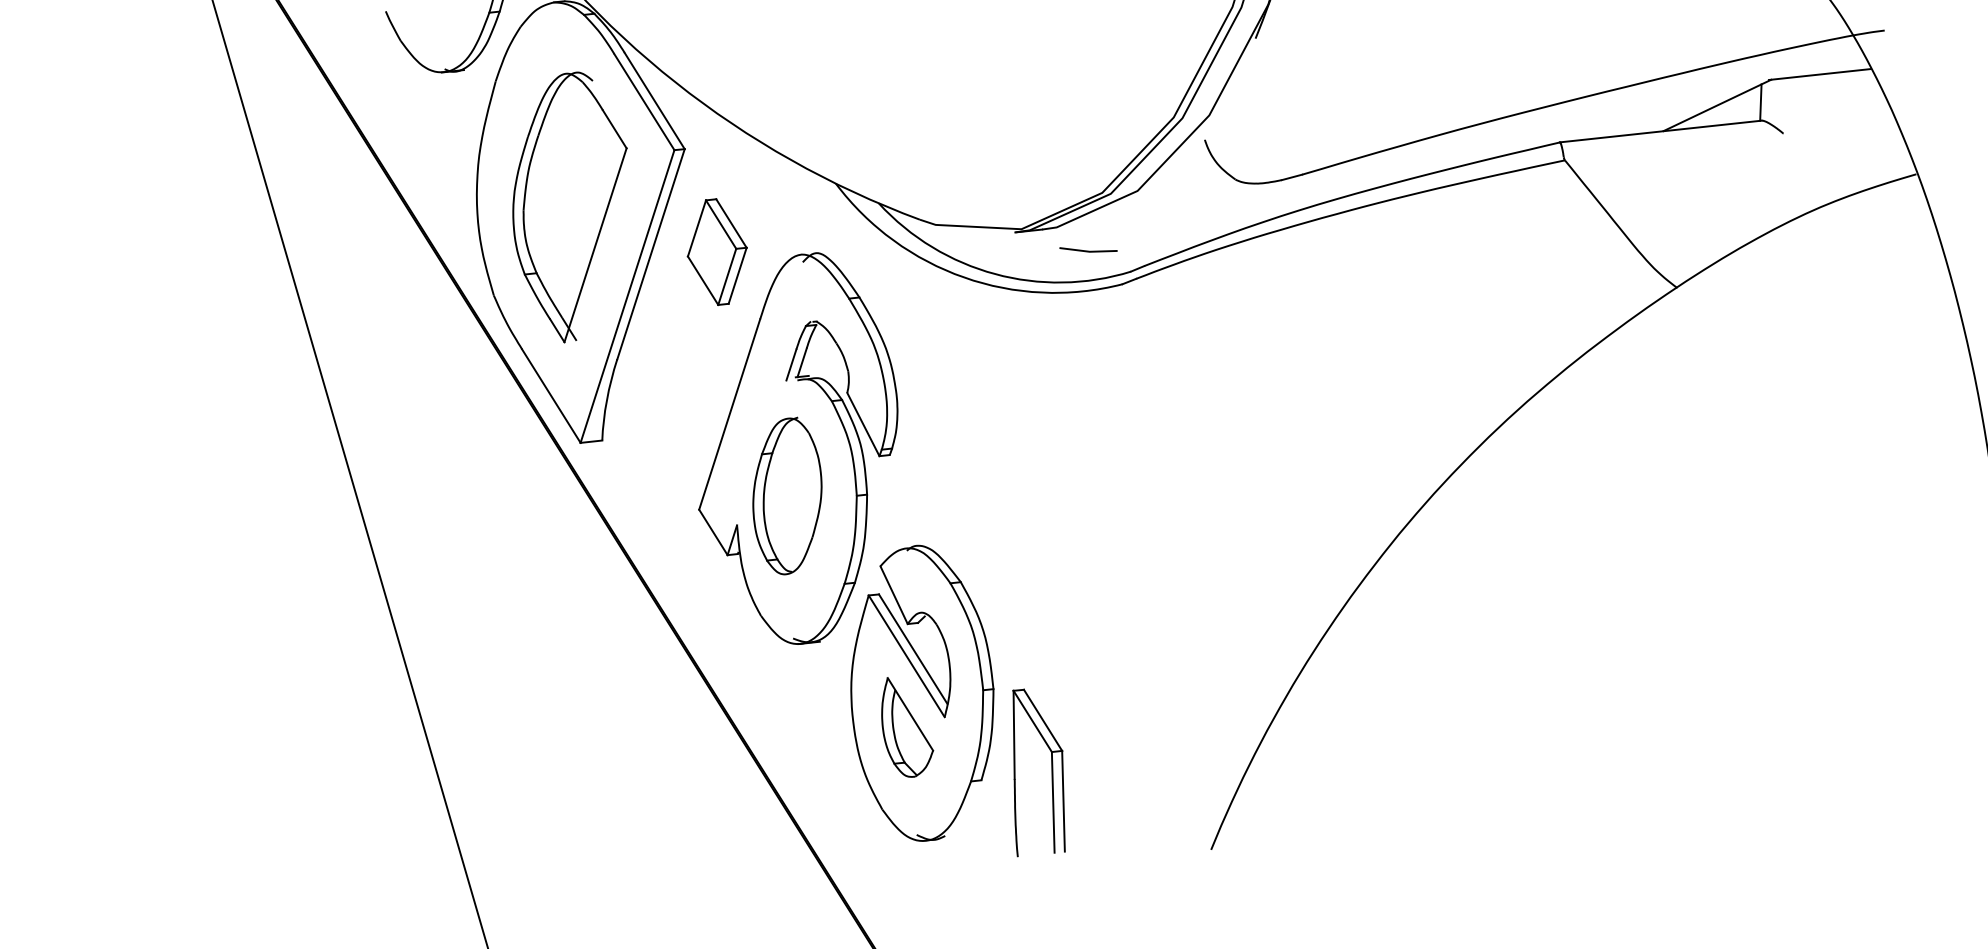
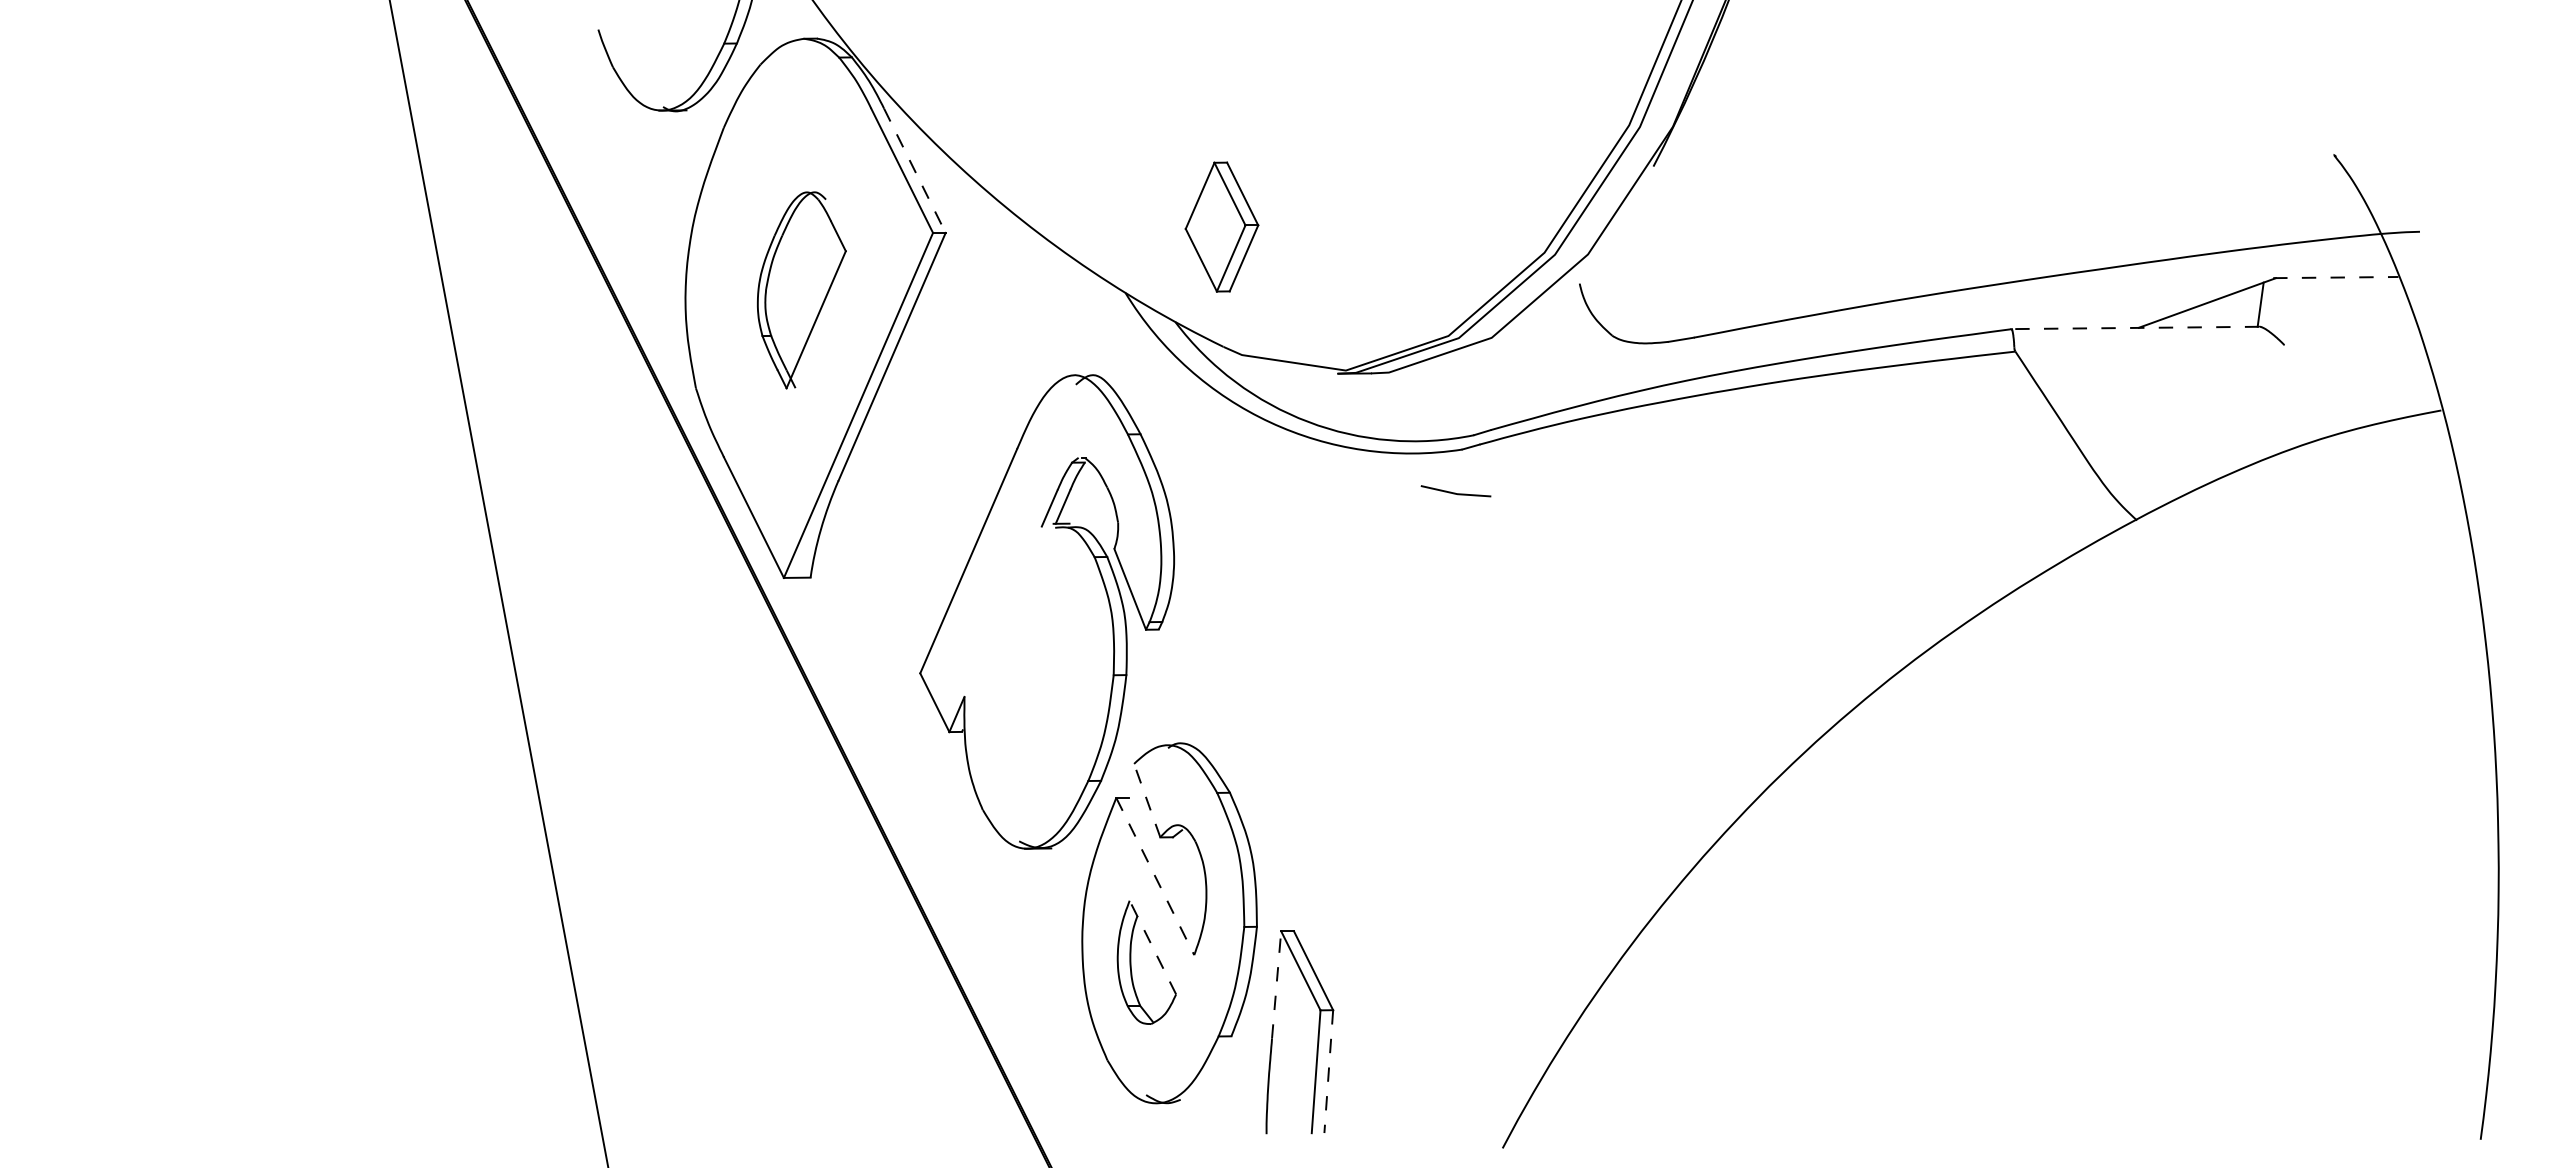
line: (1819, 74) -> (2335, 277), solid -> dashed
line: (655, 101) -> (915, 171), solid -> dashed
line: (1660, 131) -> (2135, 327), solid -> dashed
part: (571, 207) -> (801, 290), size x0.6
line: (1088, 250) -> (1455, 492), moved
part: (716, 251) -> (1221, 226), moved
part: (787, 496) -> (1029, 667), removed
line: (894, 595) -> (1147, 800), solid -> dashed
line: (912, 649) -> (1163, 868), removed
line: (906, 656) -> (1155, 876), solid -> dashed
line: (910, 714) -> (1152, 947), solid -> dashed
line: (1014, 734) -> (1276, 984), solid -> dashed
line: (1063, 801) -> (1328, 1071), solid -> dashed

